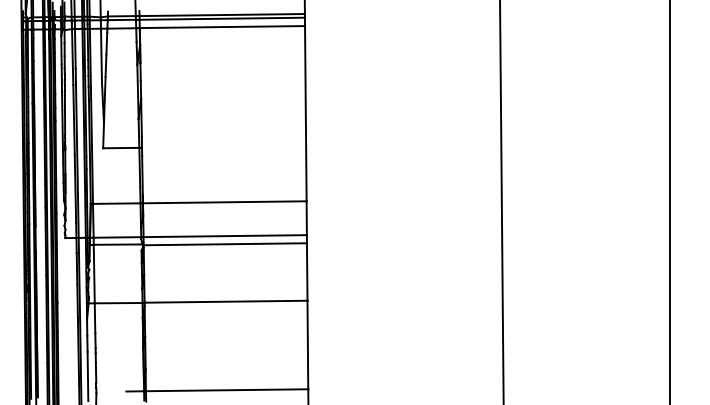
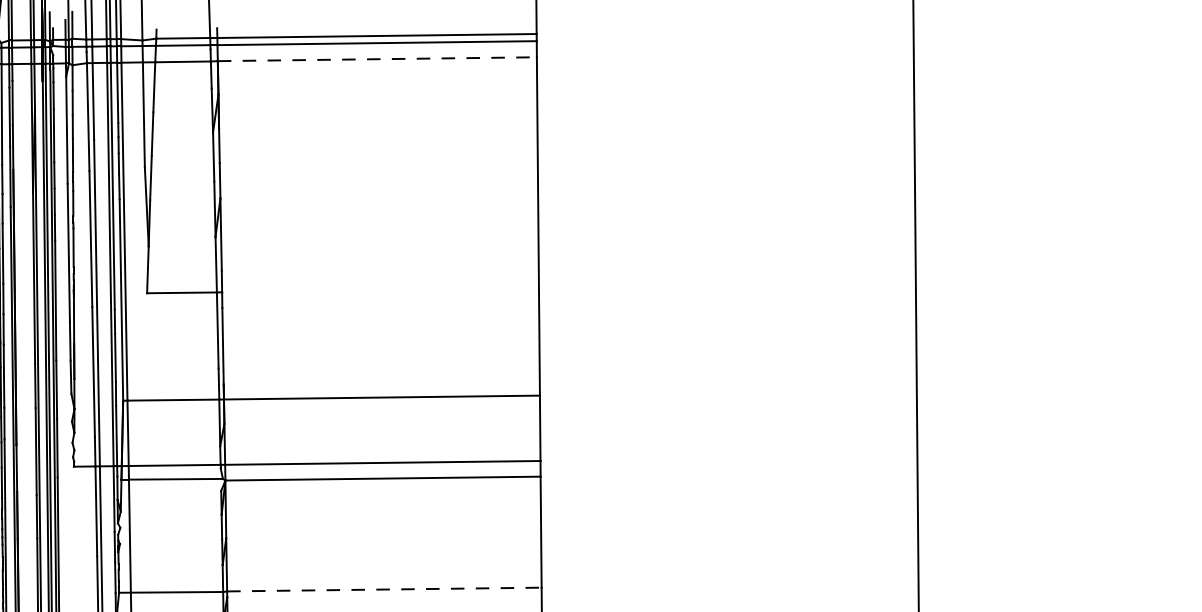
line: (222, 27) -> (377, 60), solid -> dashed
line: (226, 301) -> (385, 589), solid -> dashed

